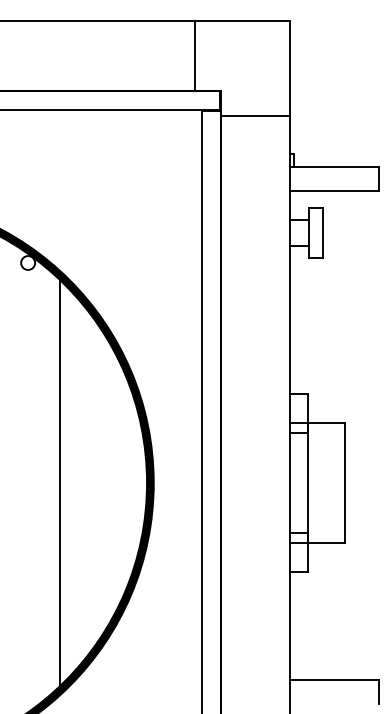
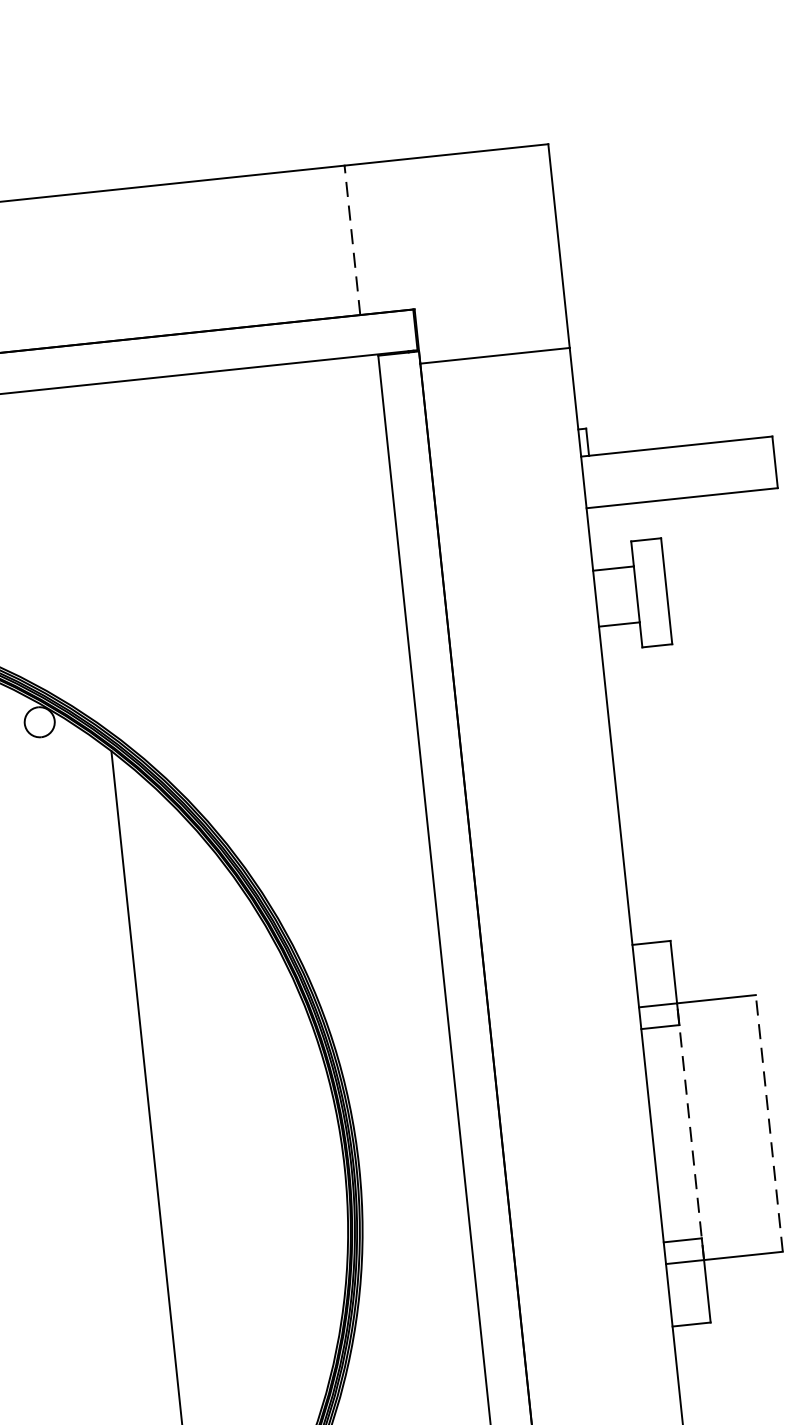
line: (195, 56) -> (352, 240), solid -> dashed
line: (308, 483) -> (691, 1132), solid -> dashed
line: (344, 483) -> (768, 1124), solid -> dashed

